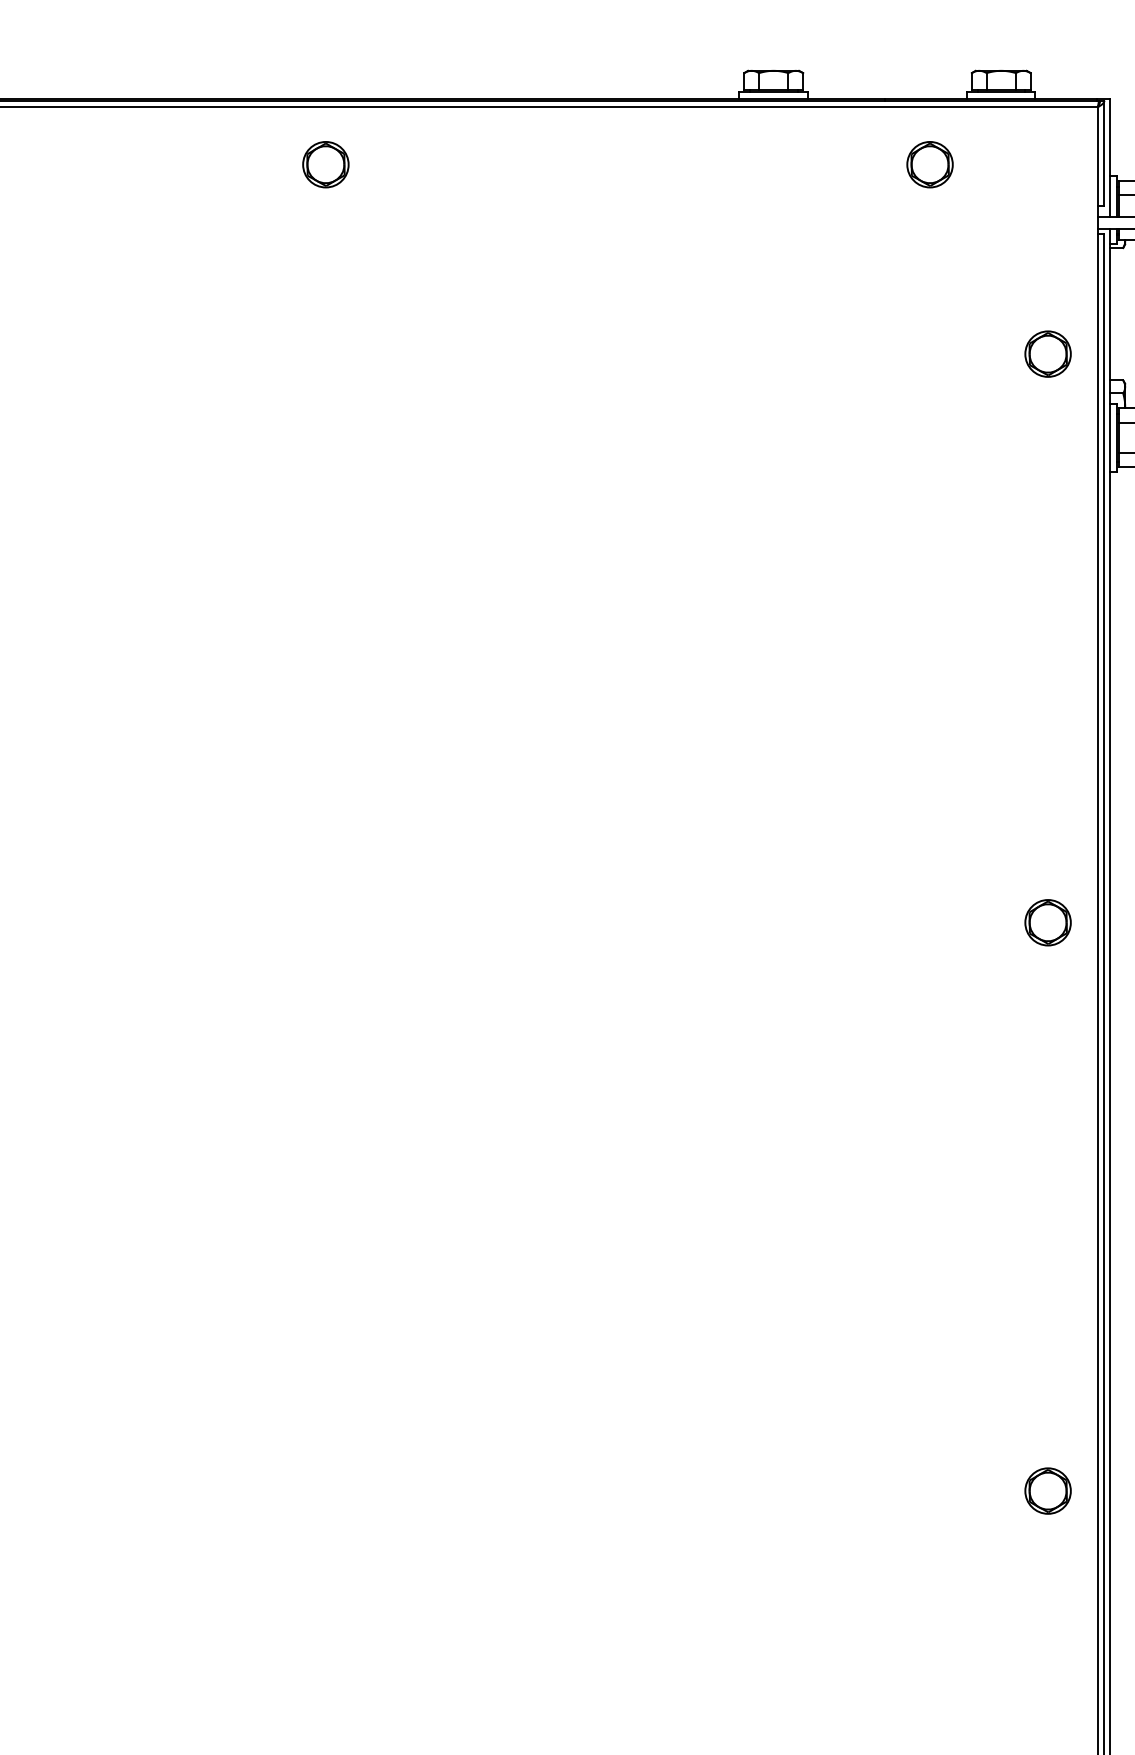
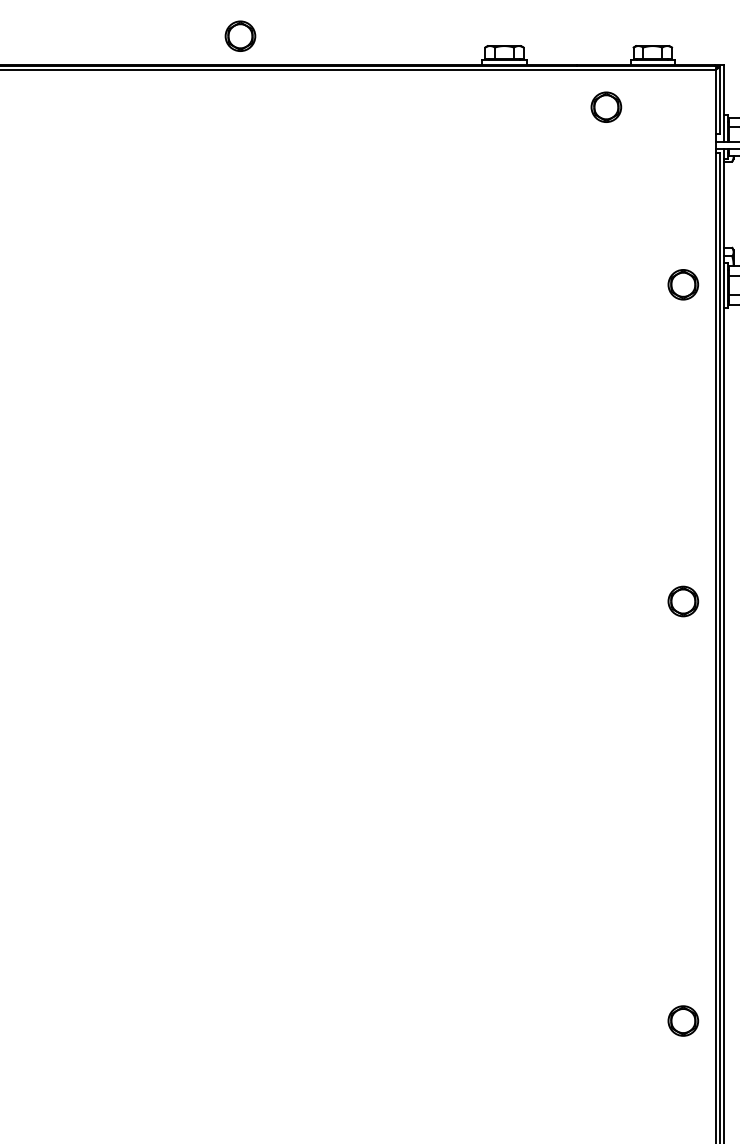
part: (325, 163) -> (240, 35), moved
part: (1048, 353) -> (683, 284), moved
part: (1048, 1490) -> (683, 1020), moved

